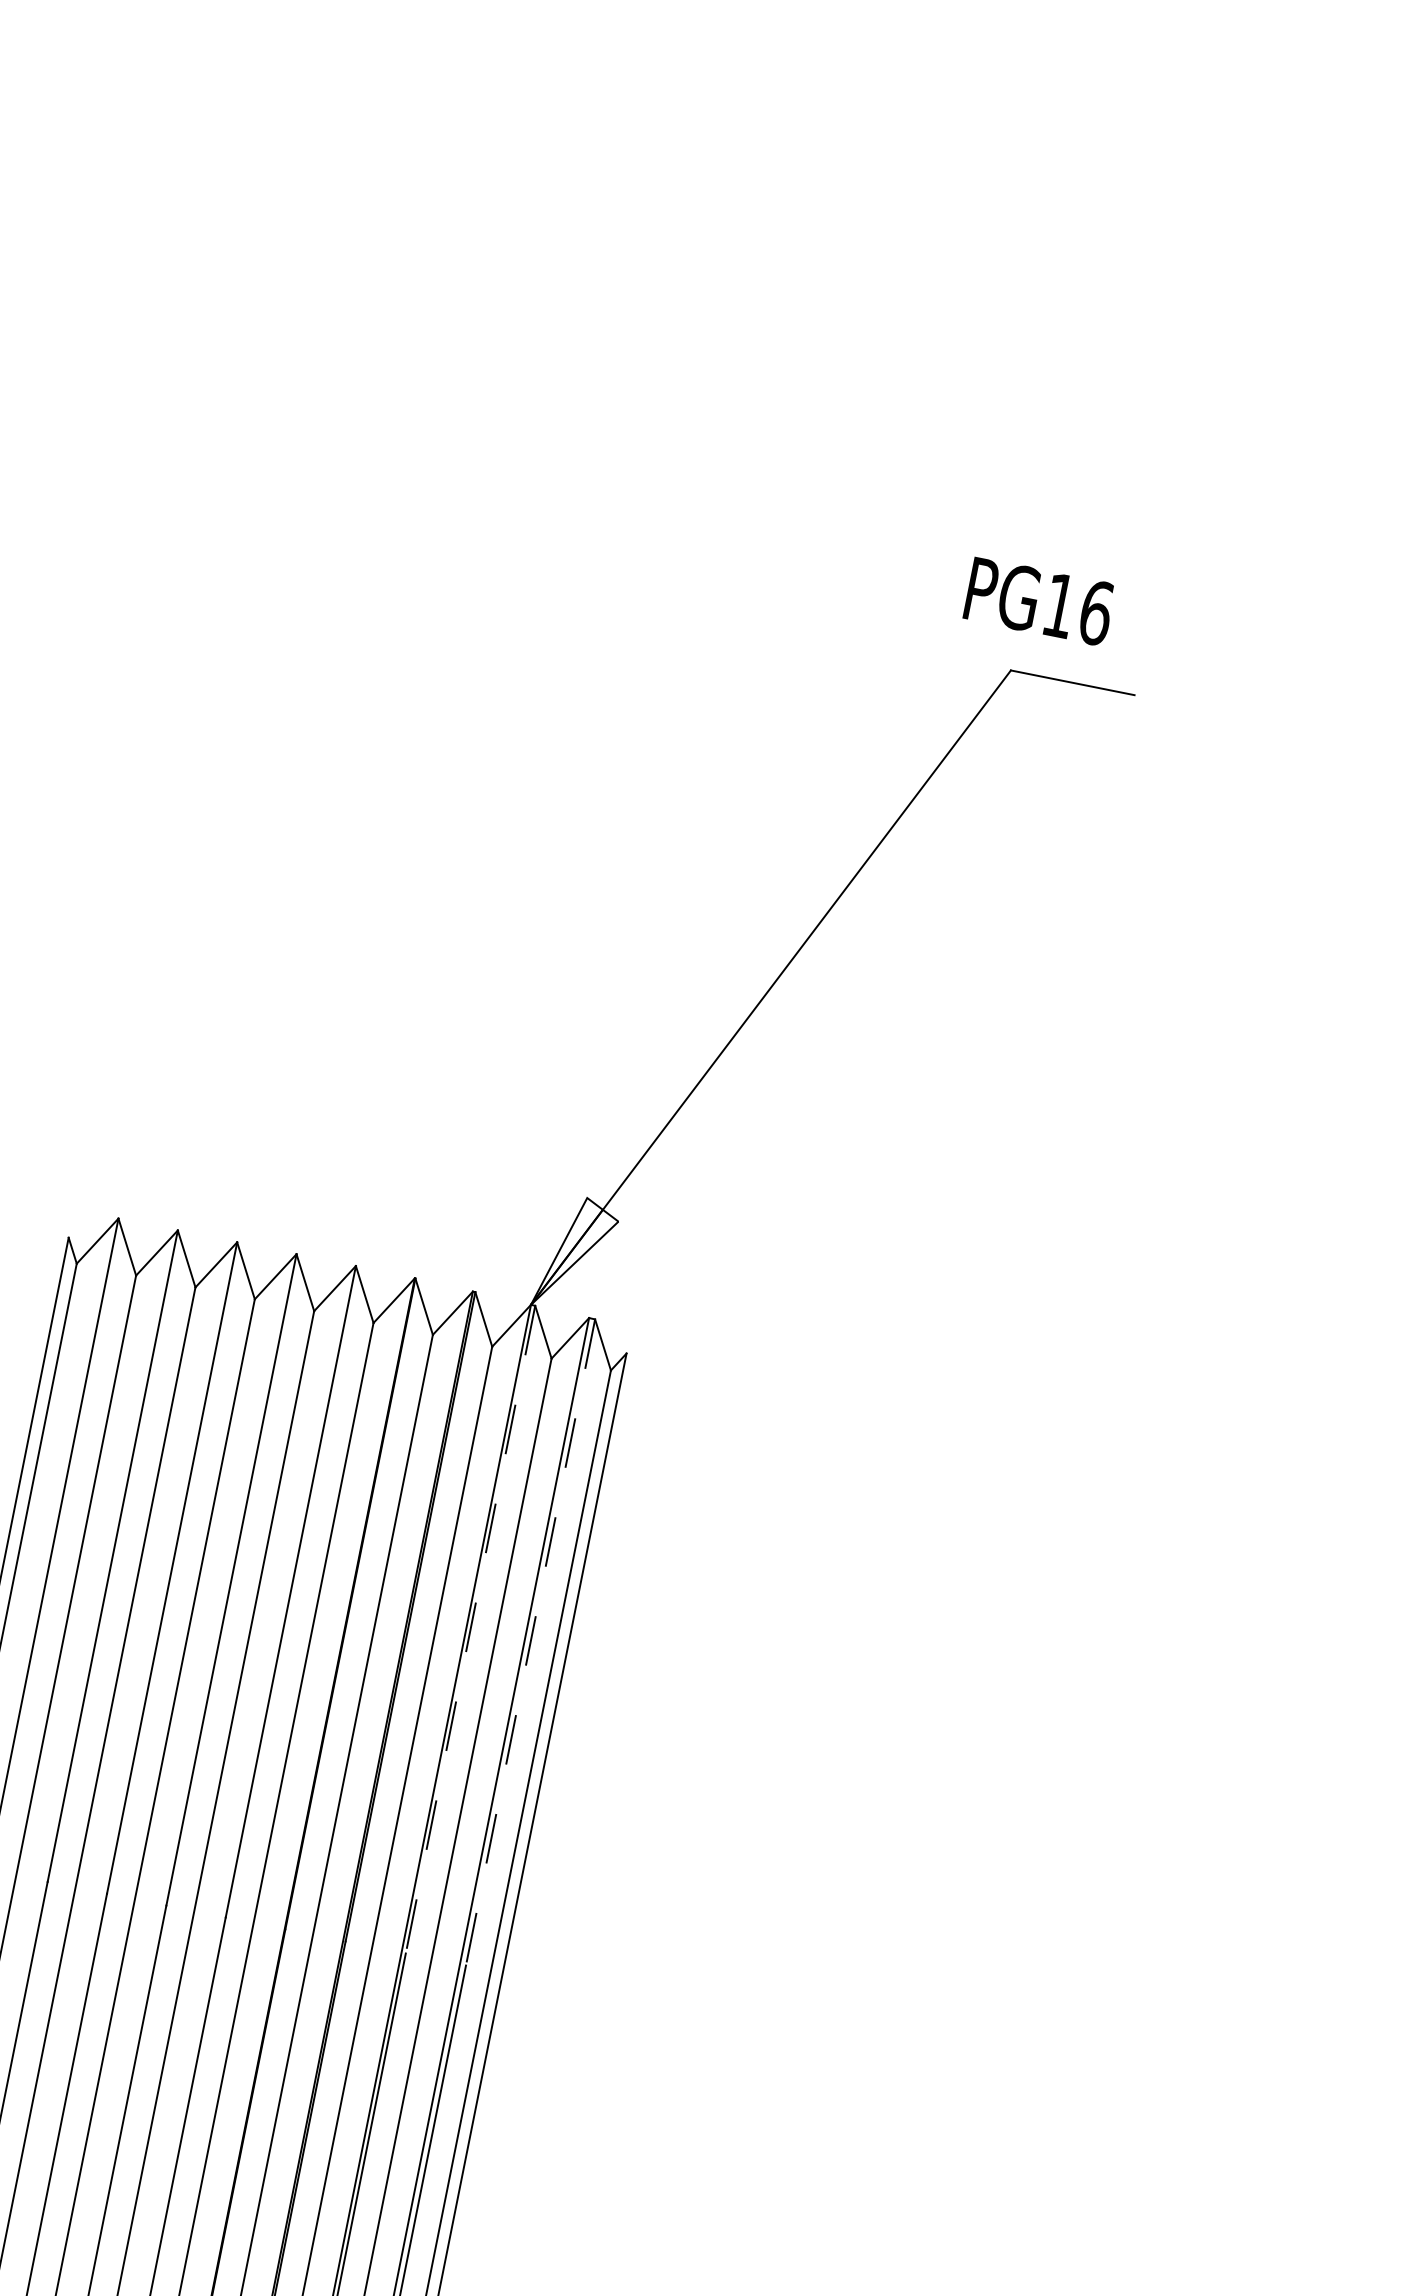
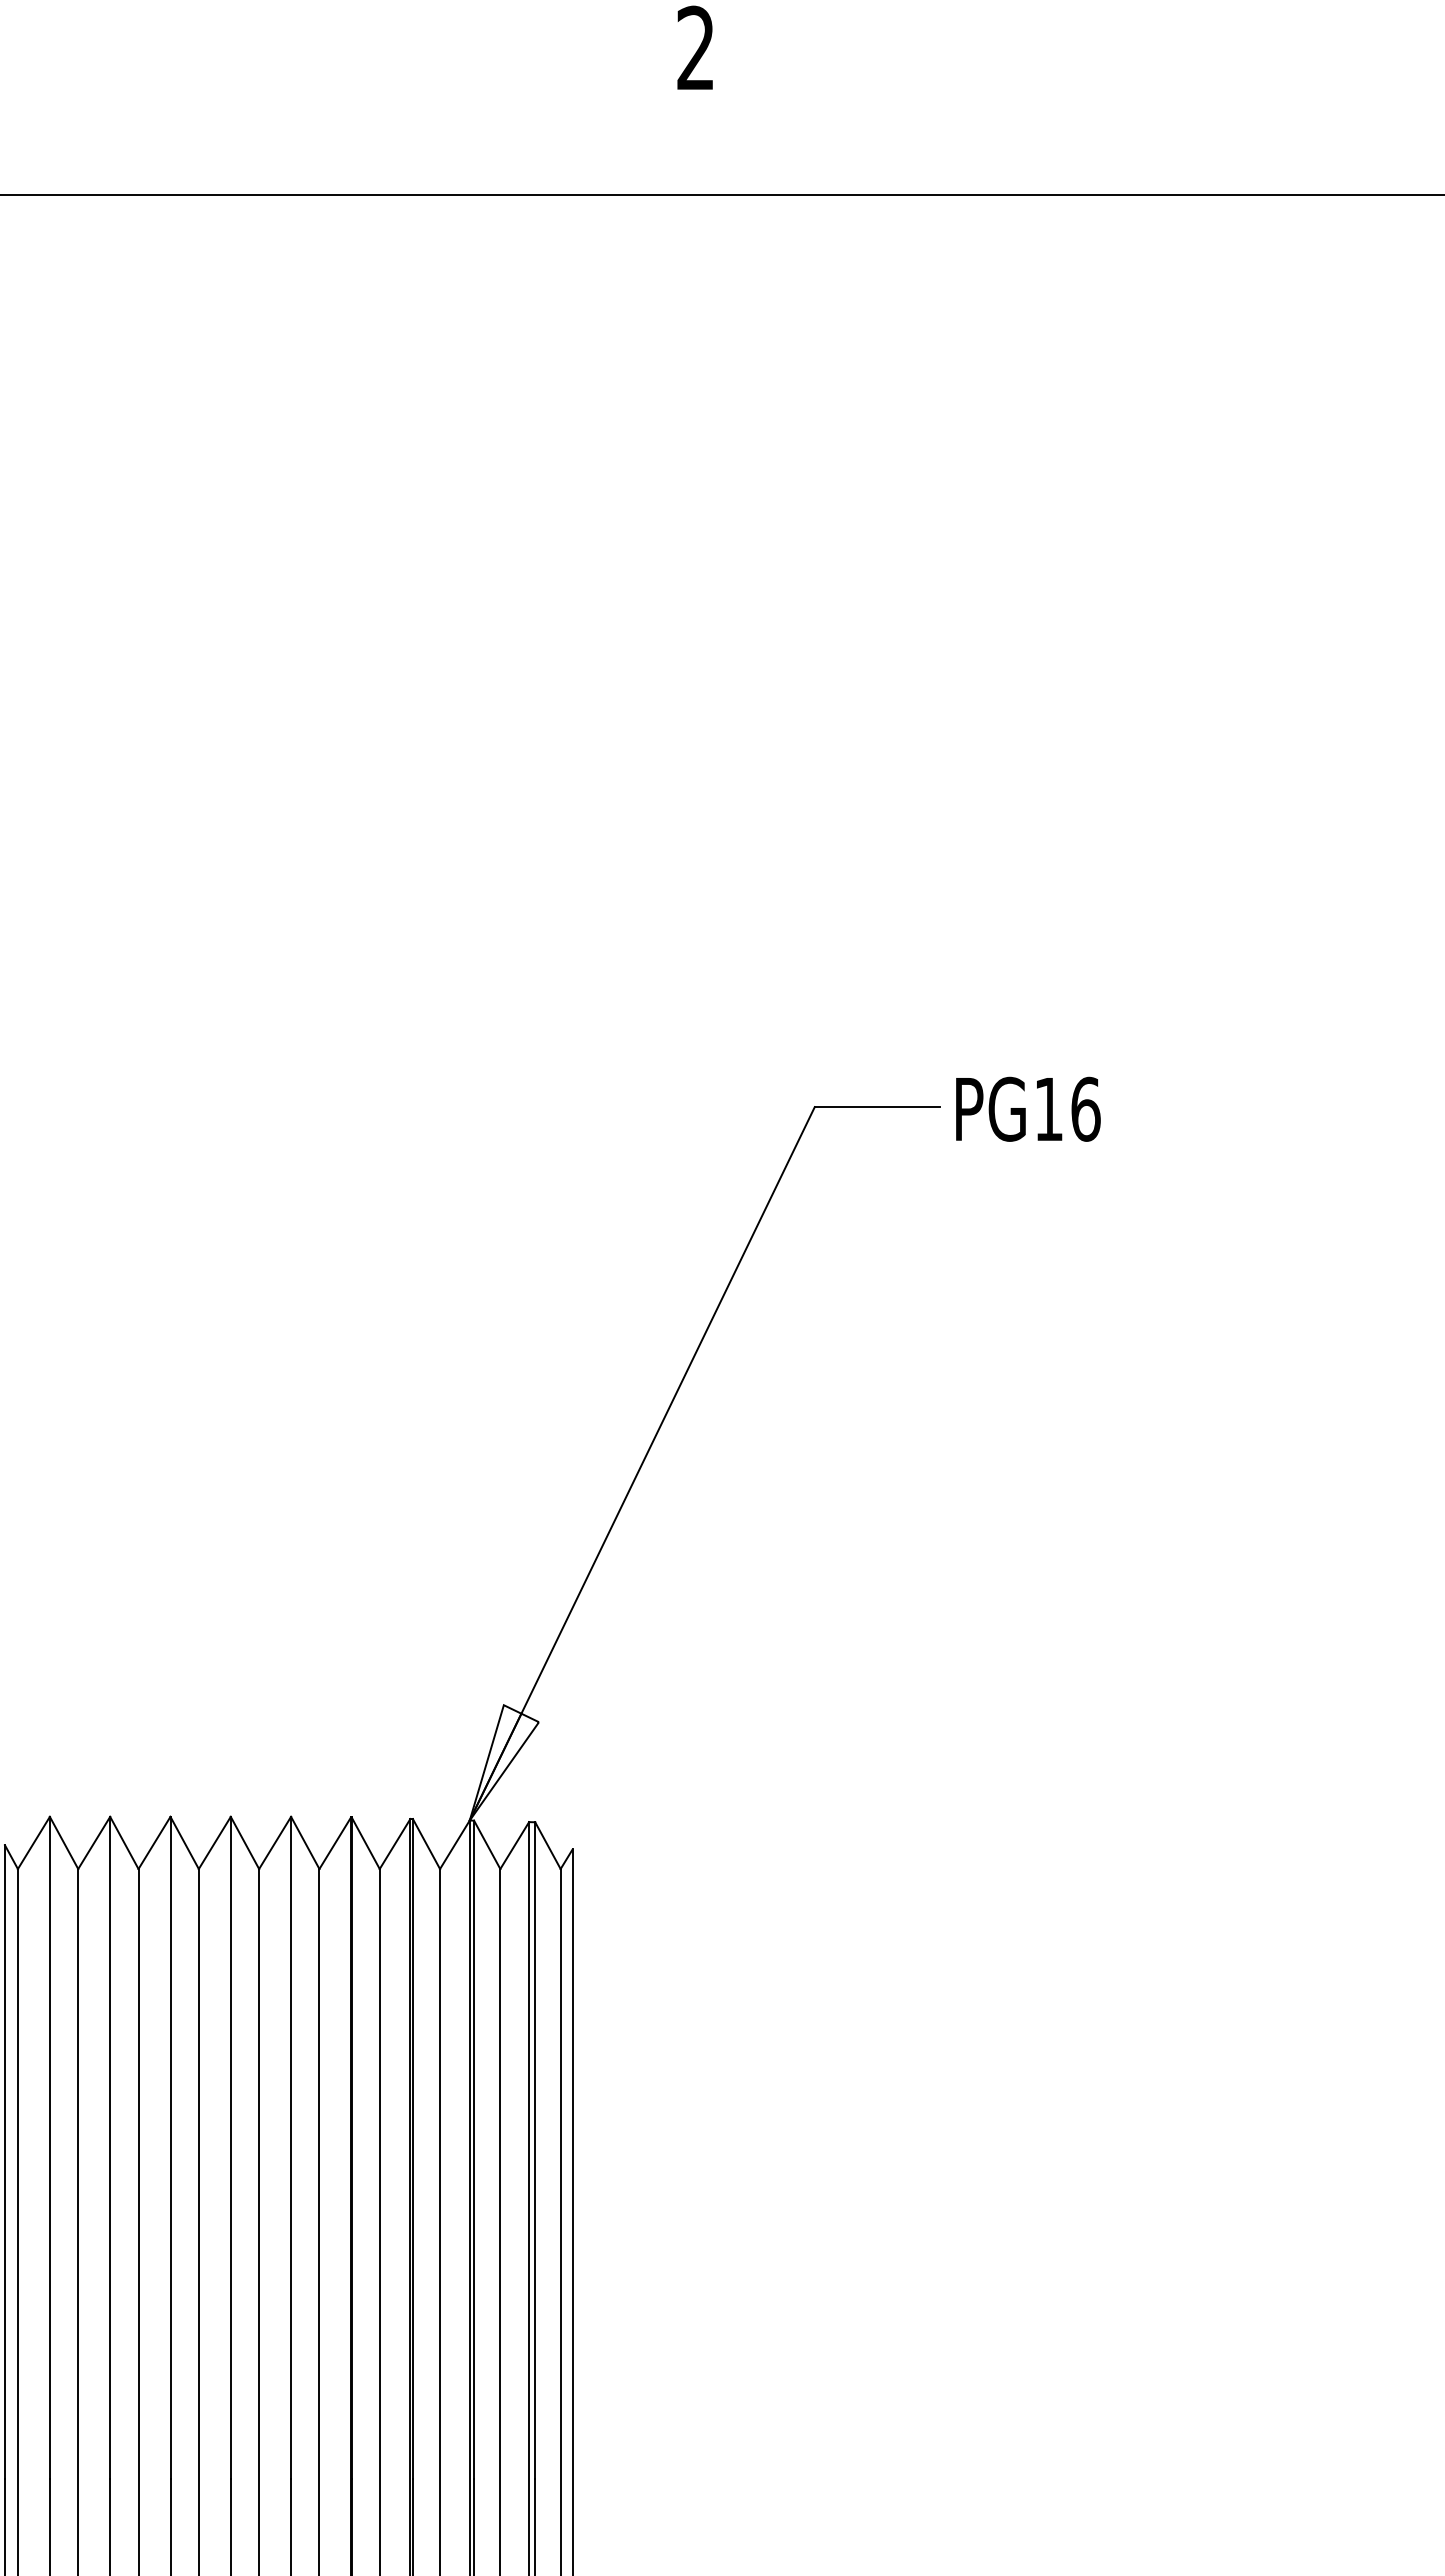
text: (1039, 600) -> (1028, 1108), moved
line: (470, 1630) -> (474, 2150), dashed -> solid
line: (530, 1643) -> (535, 2151), dashed -> solid

